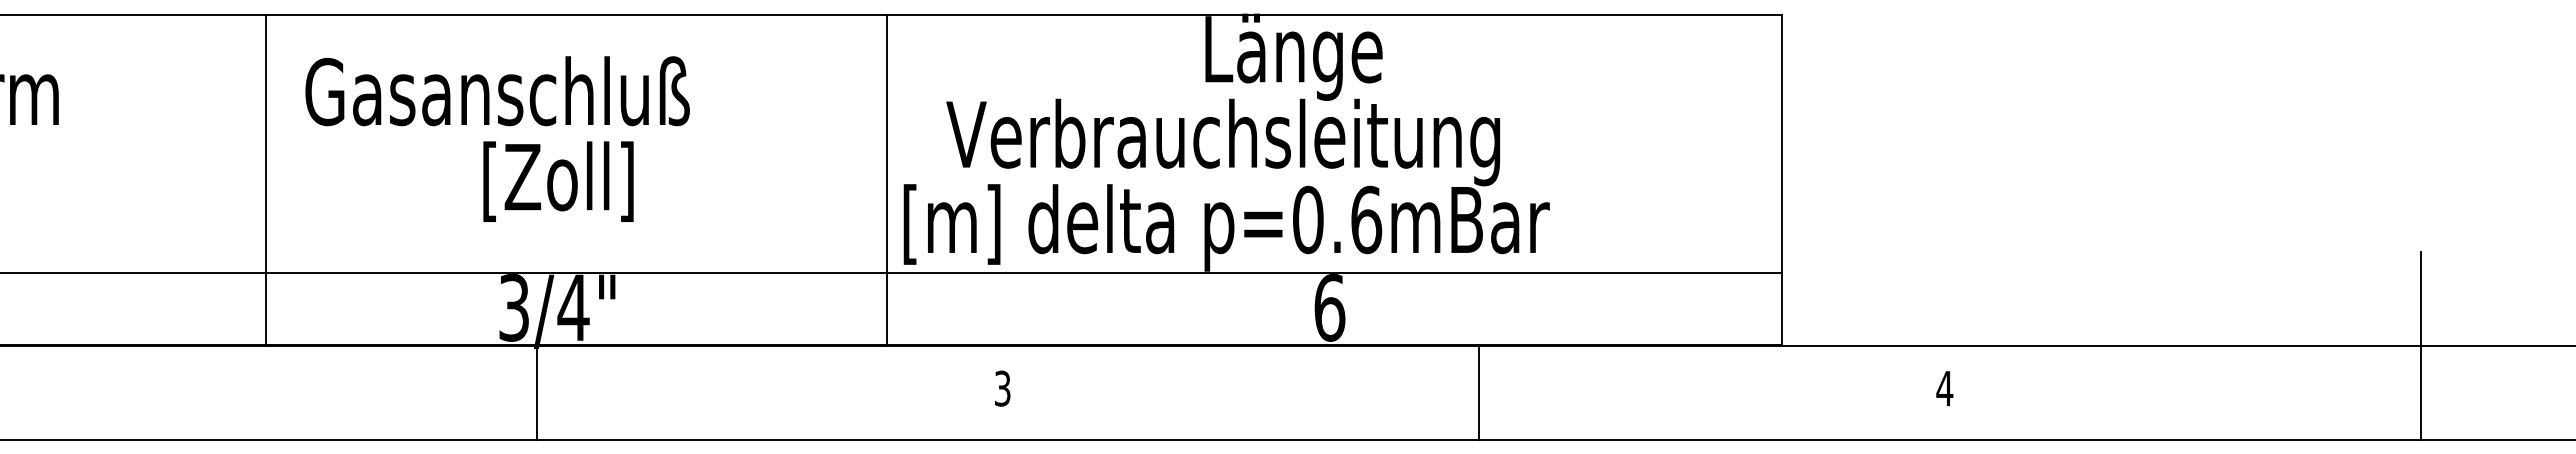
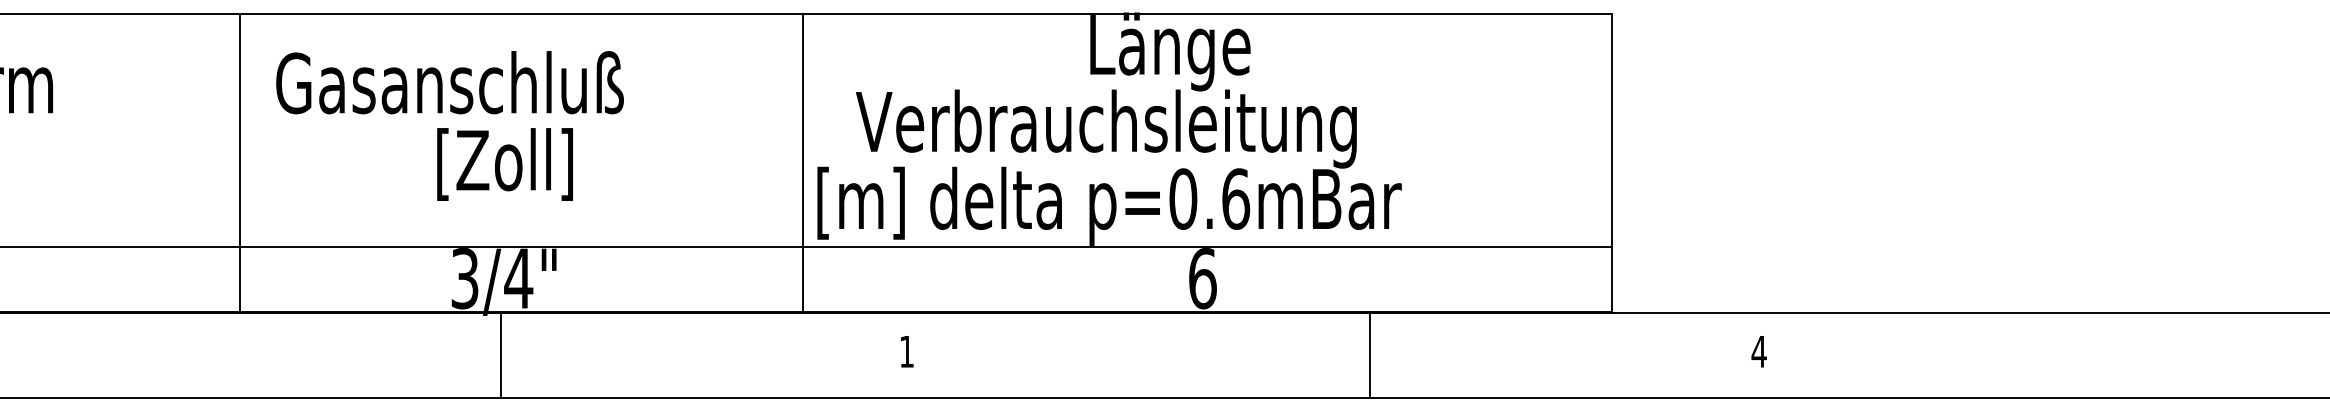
line: (2421, 345) -> (2190, 312), removed
text: (1002, 388) -> (906, 351), 3 -> 1
line: (537, 393) -> (501, 356), moved
line: (1479, 393) -> (1369, 356), moved

